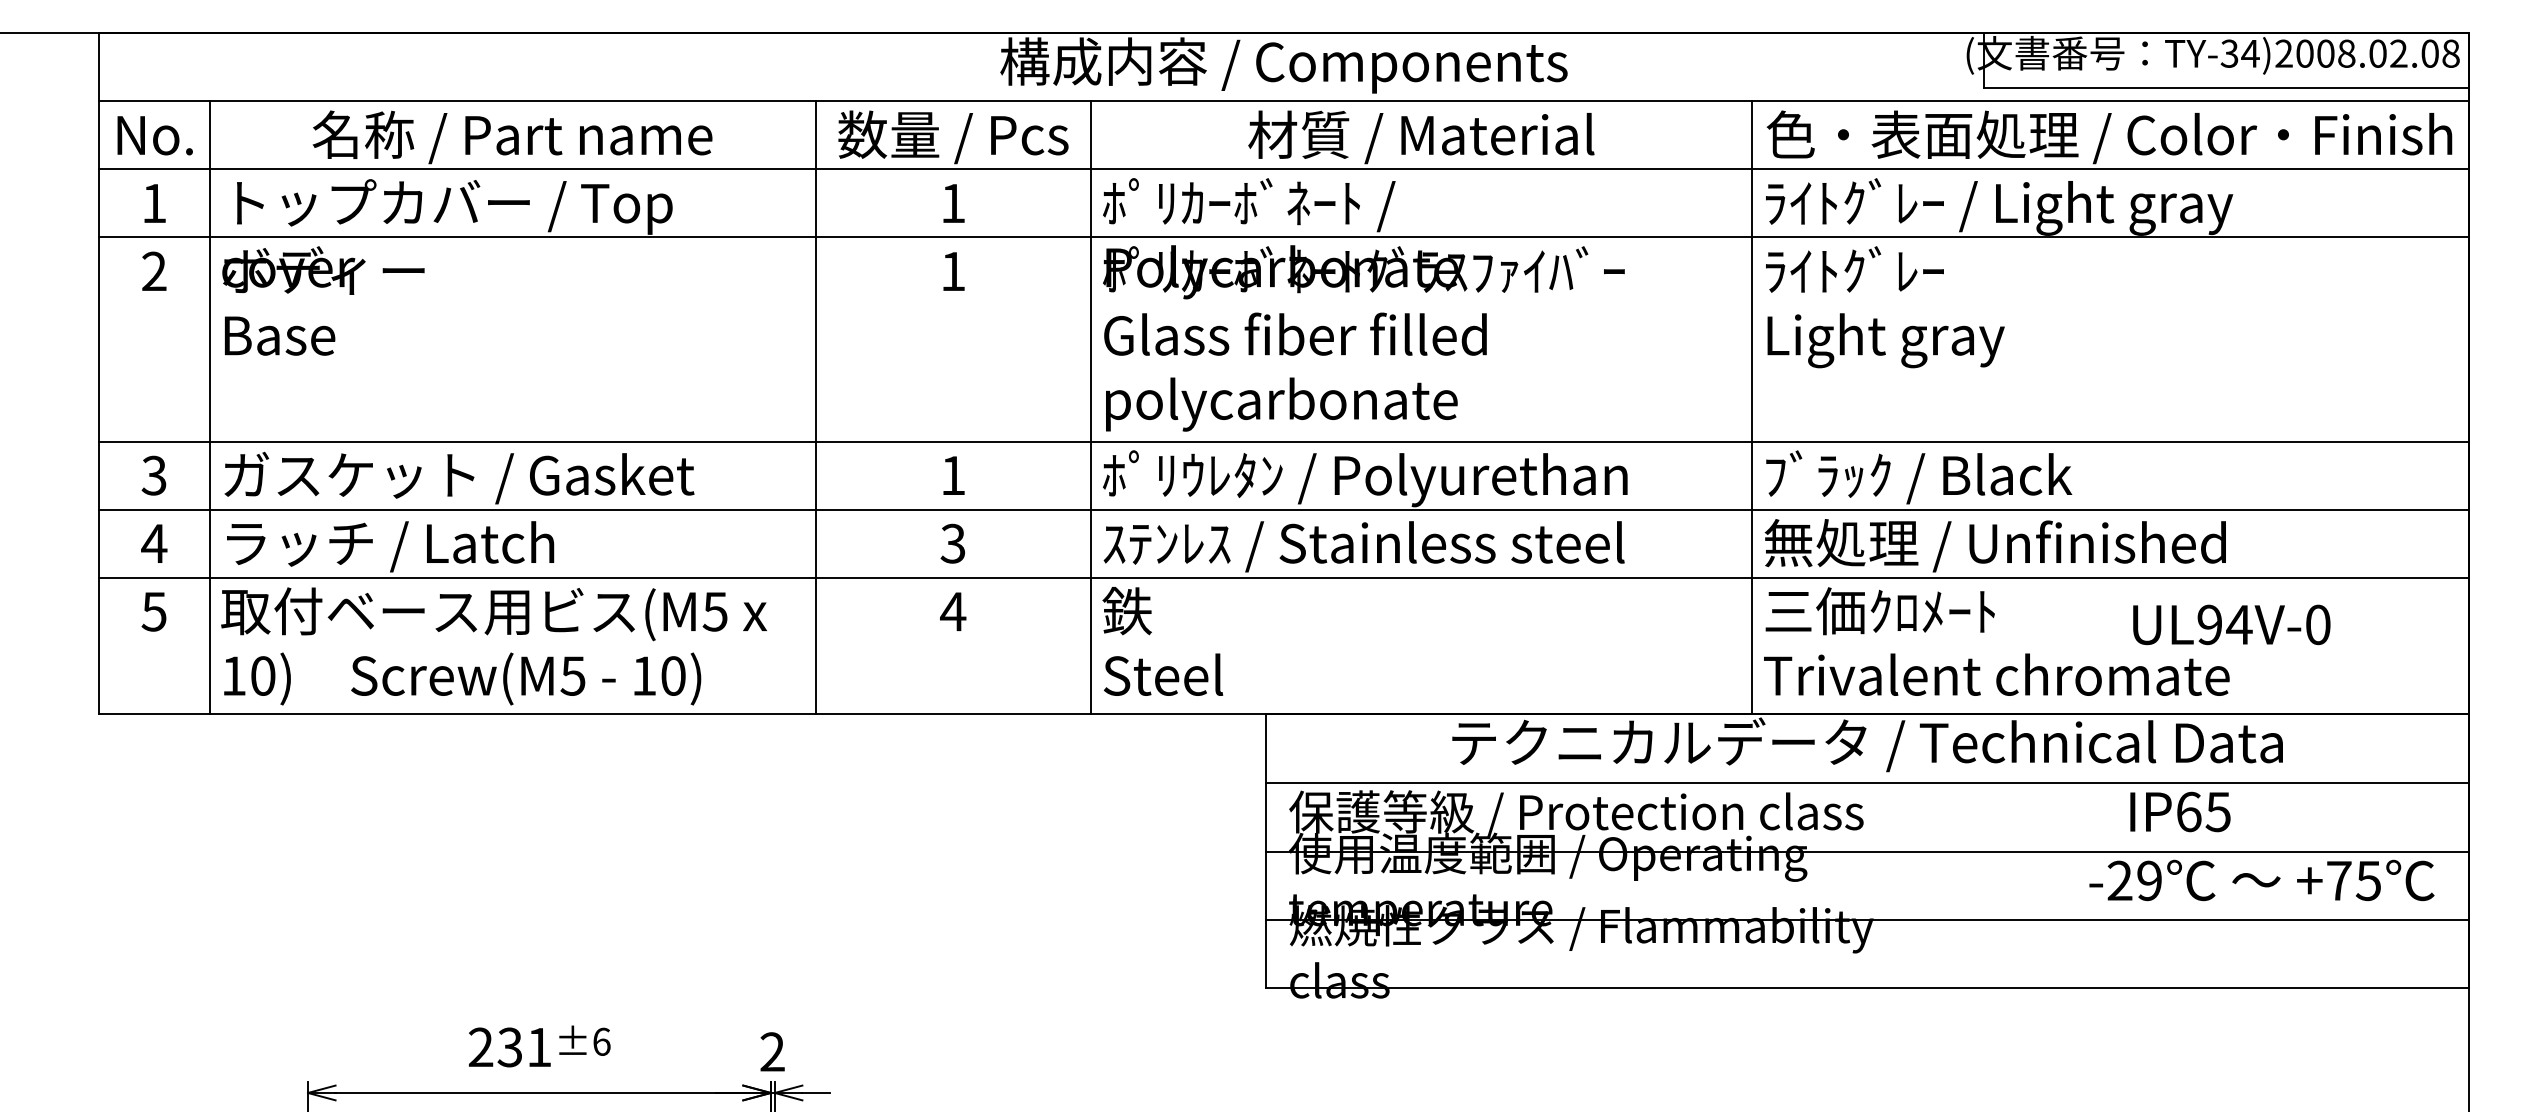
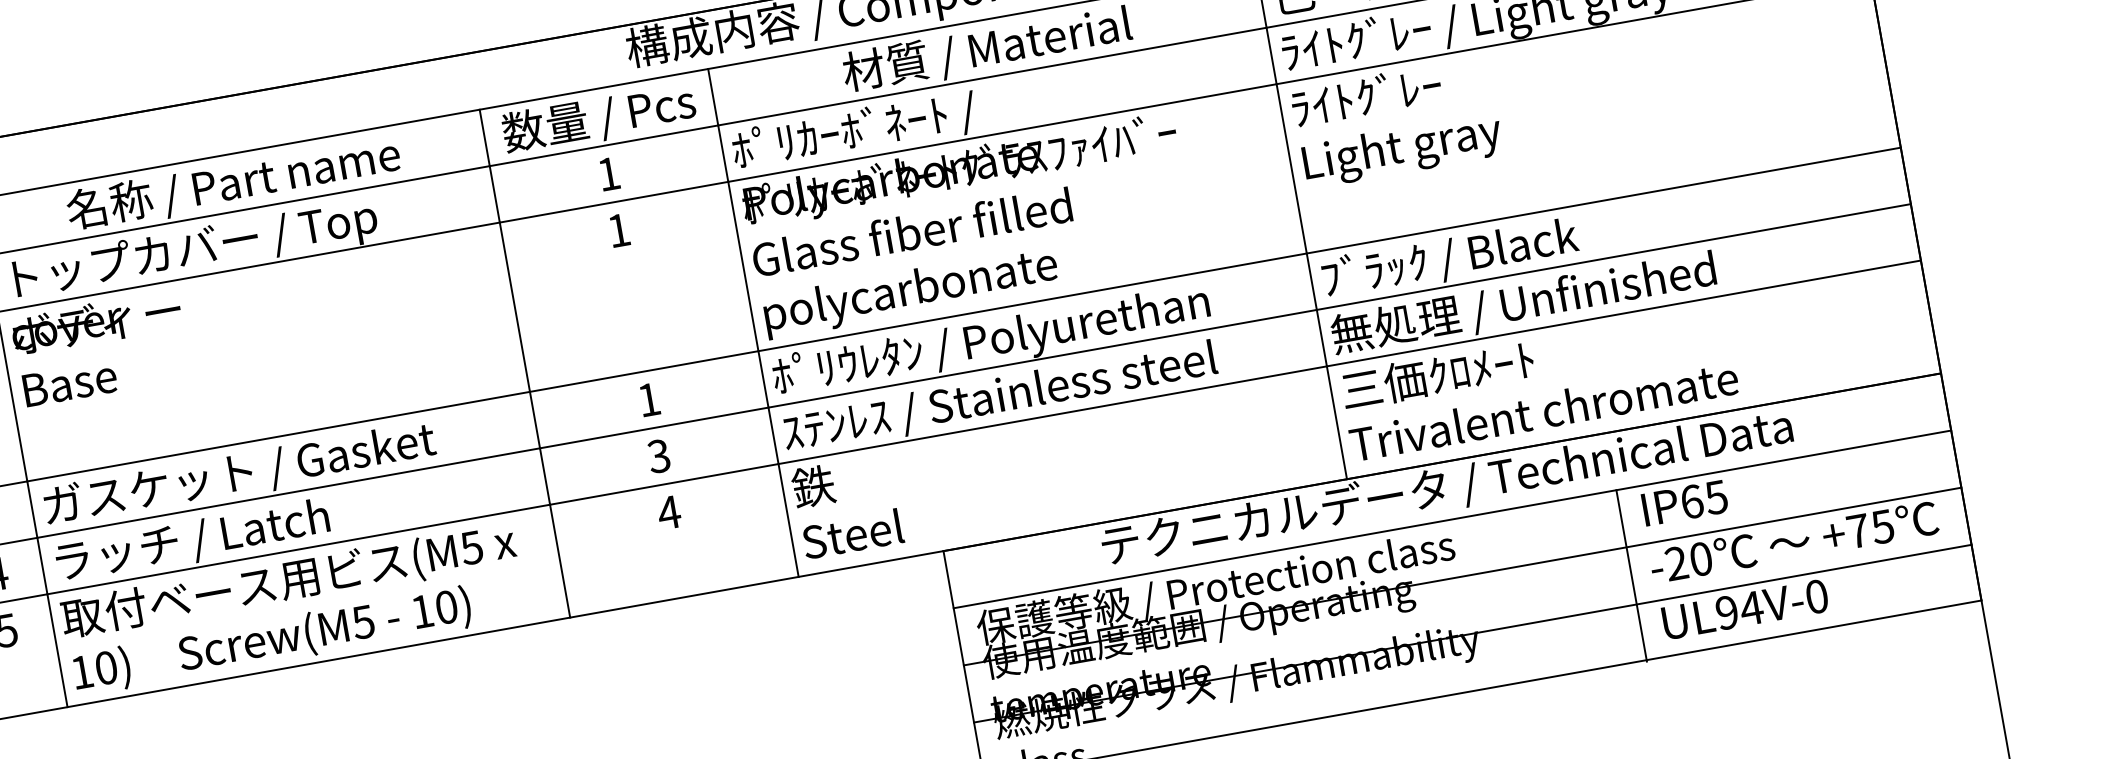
text: (2231, 624) -> (1745, 609), moved
text: (2180, 811) -> (1684, 502), moved
text: (2149, 880) -> (1700, 558), -29 -> -20
line: (2064, 885) -> (1631, 575), added

